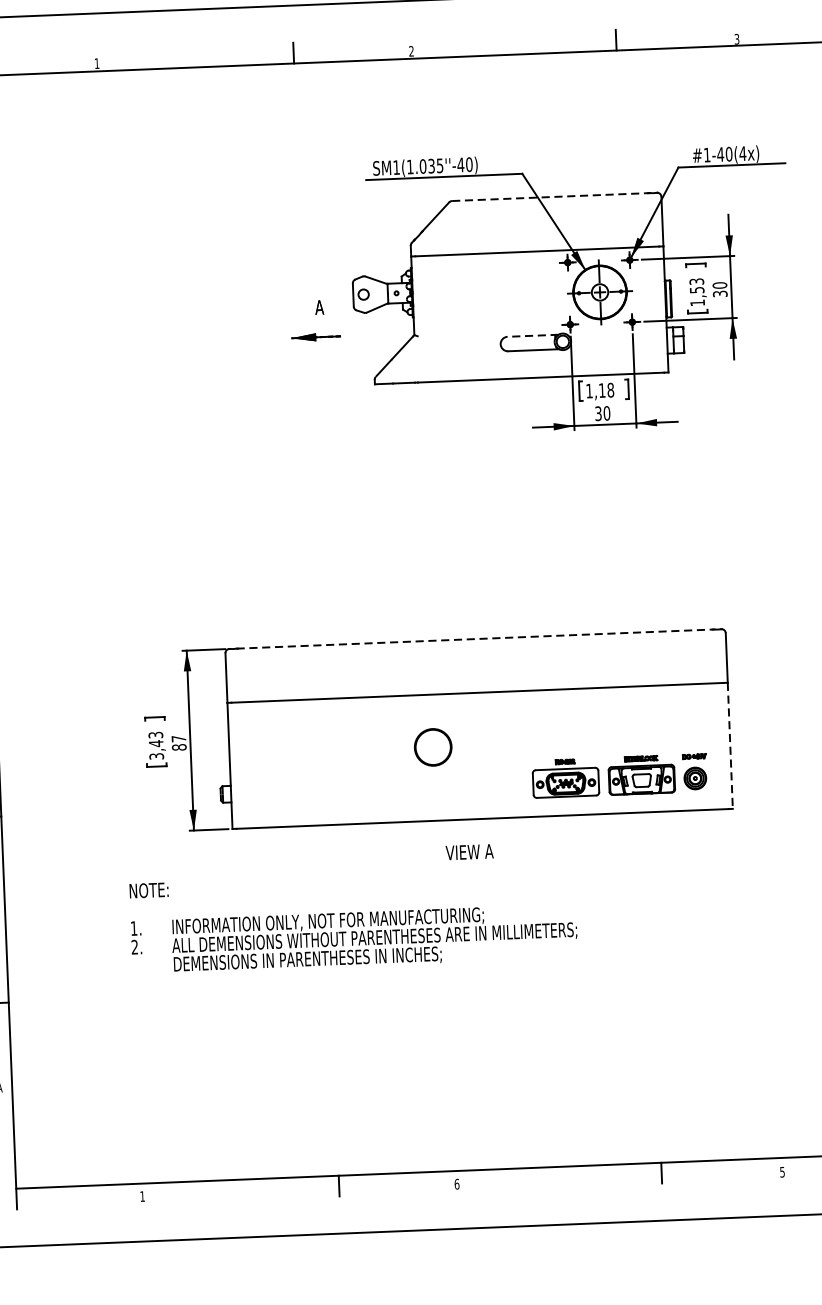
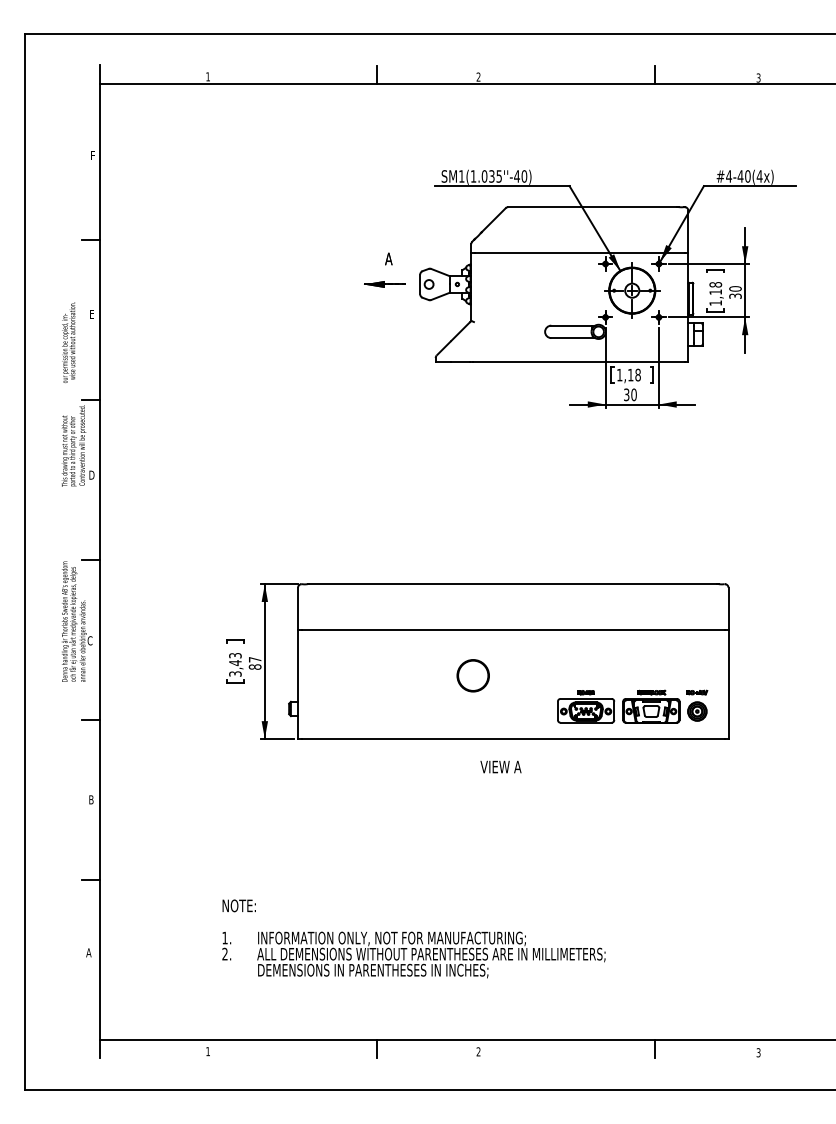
text: (707, 155) -> (729, 176), #1-40(4x) -> #4-40(4x)
line: (551, 197) -> (593, 207), dashed -> solid
text: (696, 285) -> (715, 288), 1,53 -> 1,18
part: (315, 319) -> (384, 269), moved
line: (533, 335) -> (573, 325), dashed -> solid
line: (475, 639) -> (513, 584), dashed -> solid
line: (730, 746) -> (728, 685), dashed -> solid
text: (353, 920) -> (413, 938), moved
text: (782, 1170) -> (758, 1051), 5 -> 3
text: (456, 1183) -> (478, 1051), 6 -> 2

